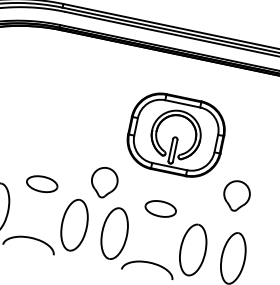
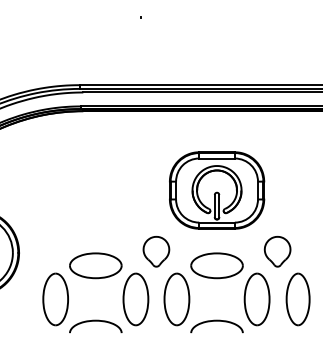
part: (41, 183) -> (95, 265), size x1.67
part: (236, 195) -> (277, 251), moved
part: (160, 208) -> (216, 265), size x1.67

